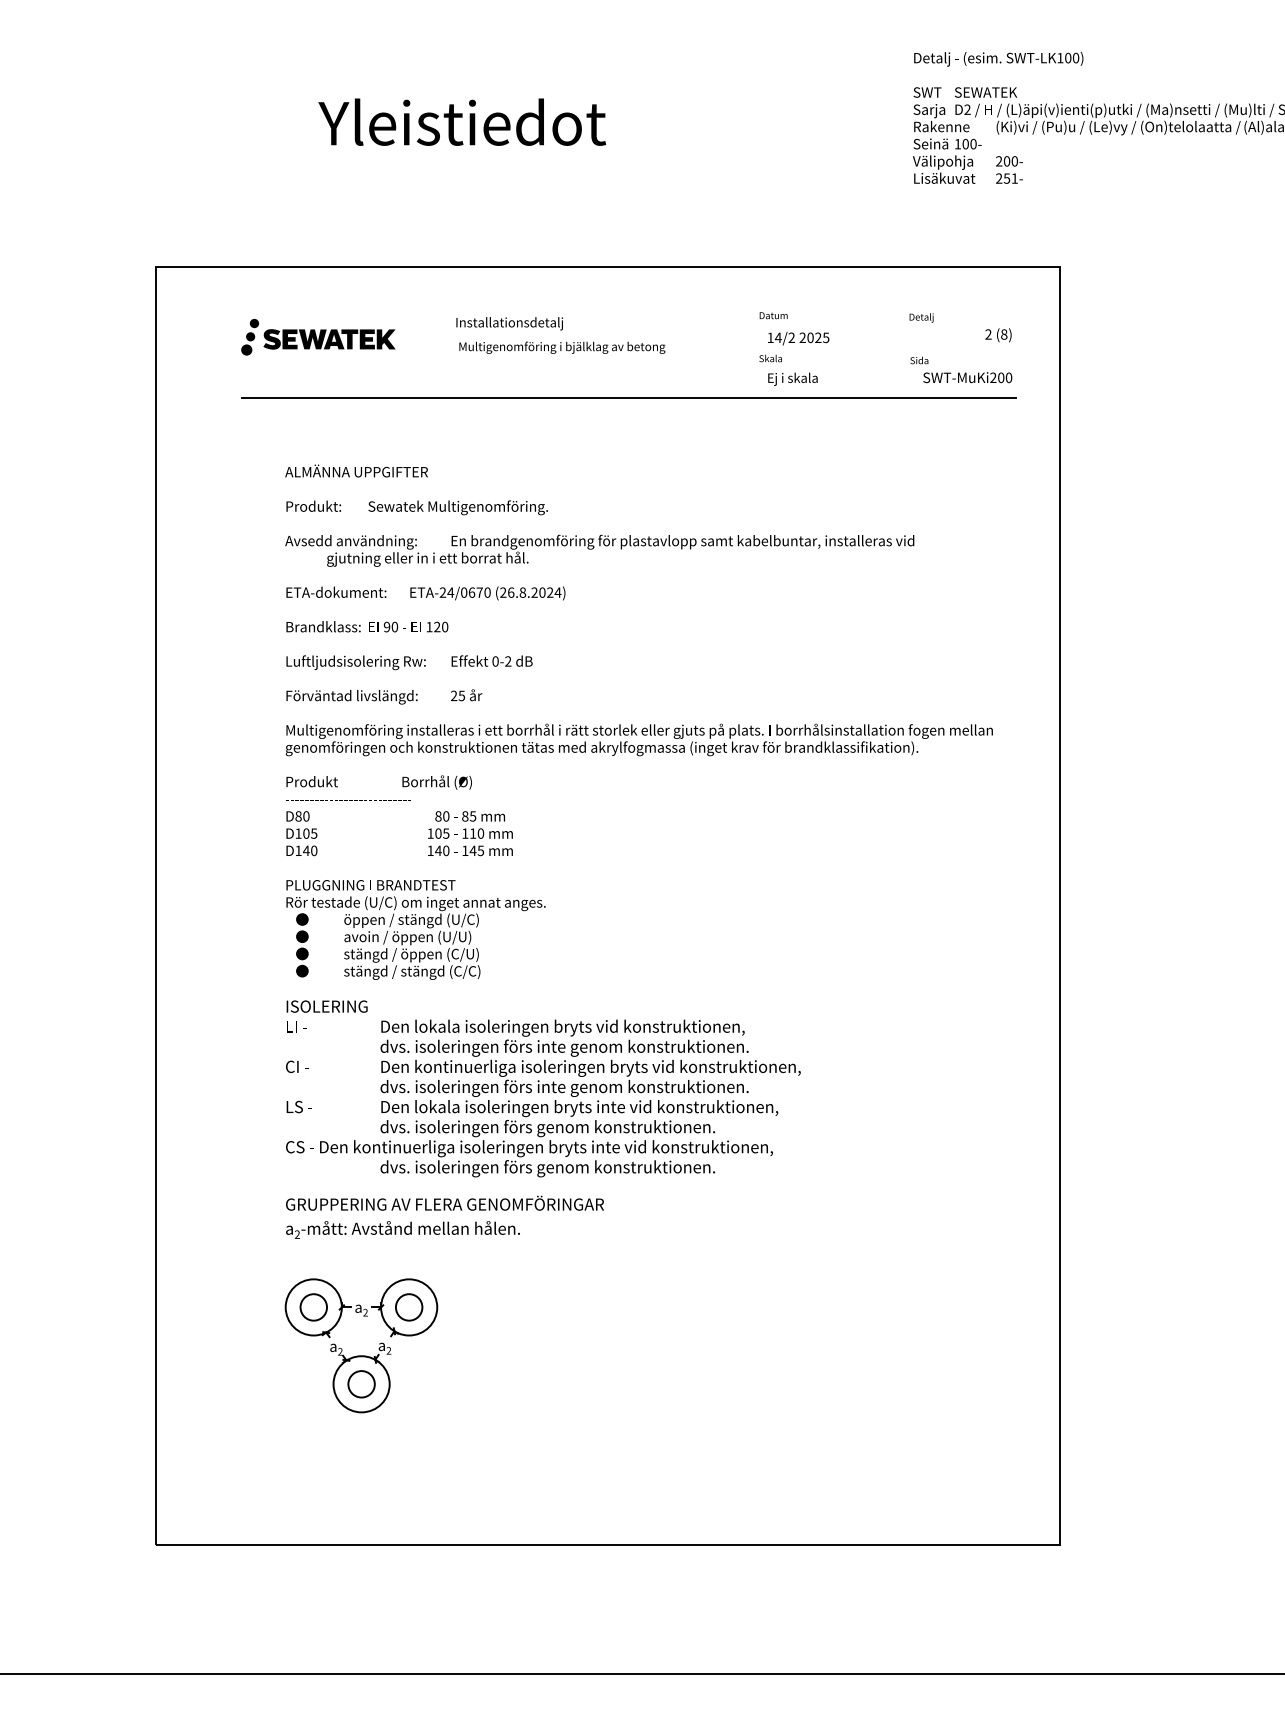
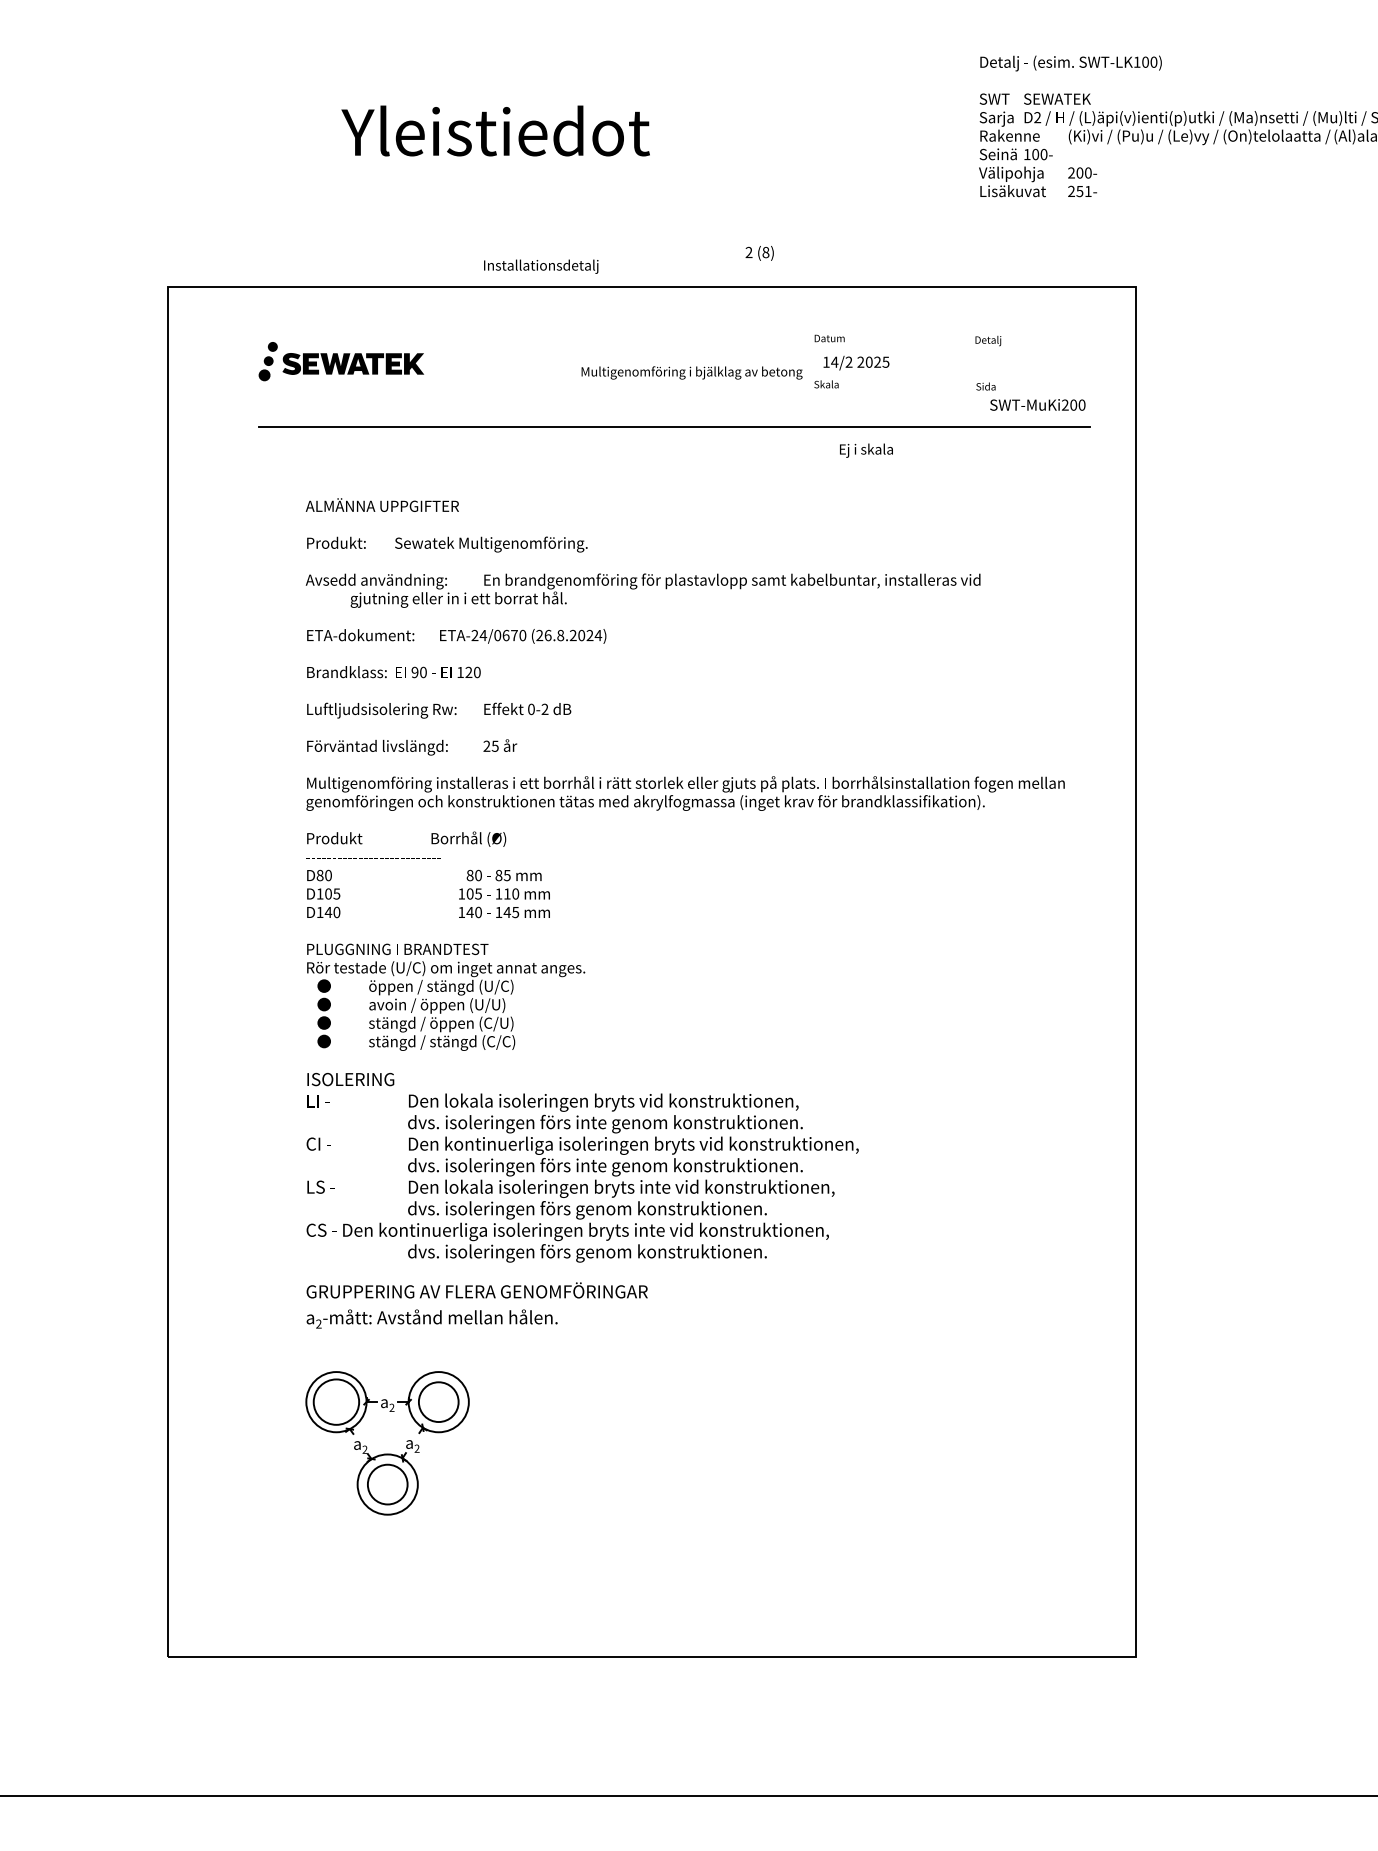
text: (509, 323) -> (540, 266), moved
text: (998, 335) -> (759, 253), moved
text: (562, 347) -> (692, 372), moved
text: (792, 378) -> (865, 449), moved
circle: (313, 1307) -> (336, 1402), size x1.6
circle: (408, 1307) -> (438, 1402), size x1.4
circle: (361, 1384) -> (387, 1484), size x1.4

